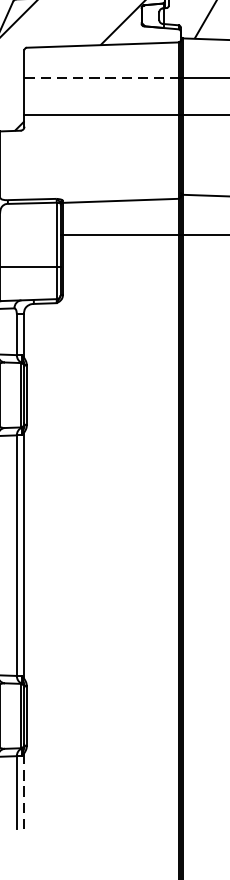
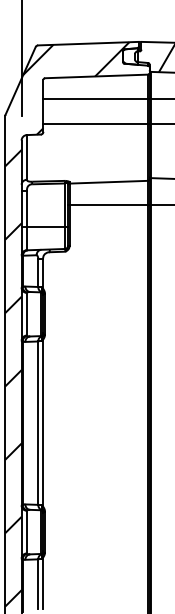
line: (102, 79) -> (96, 99), dashed -> solid
line: (24, 791) -> (43, 583), dashed -> solid

